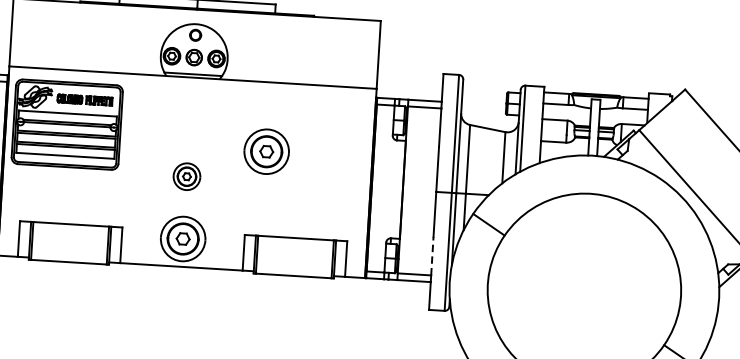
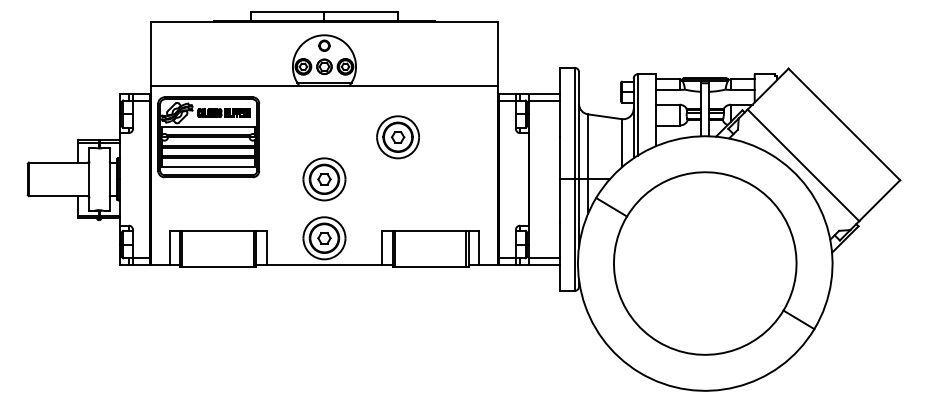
part: (266, 151) -> (397, 137), moved
part: (187, 176) -> (324, 179), size x1.67
line: (432, 255) -> (560, 239), dashed -> solid

